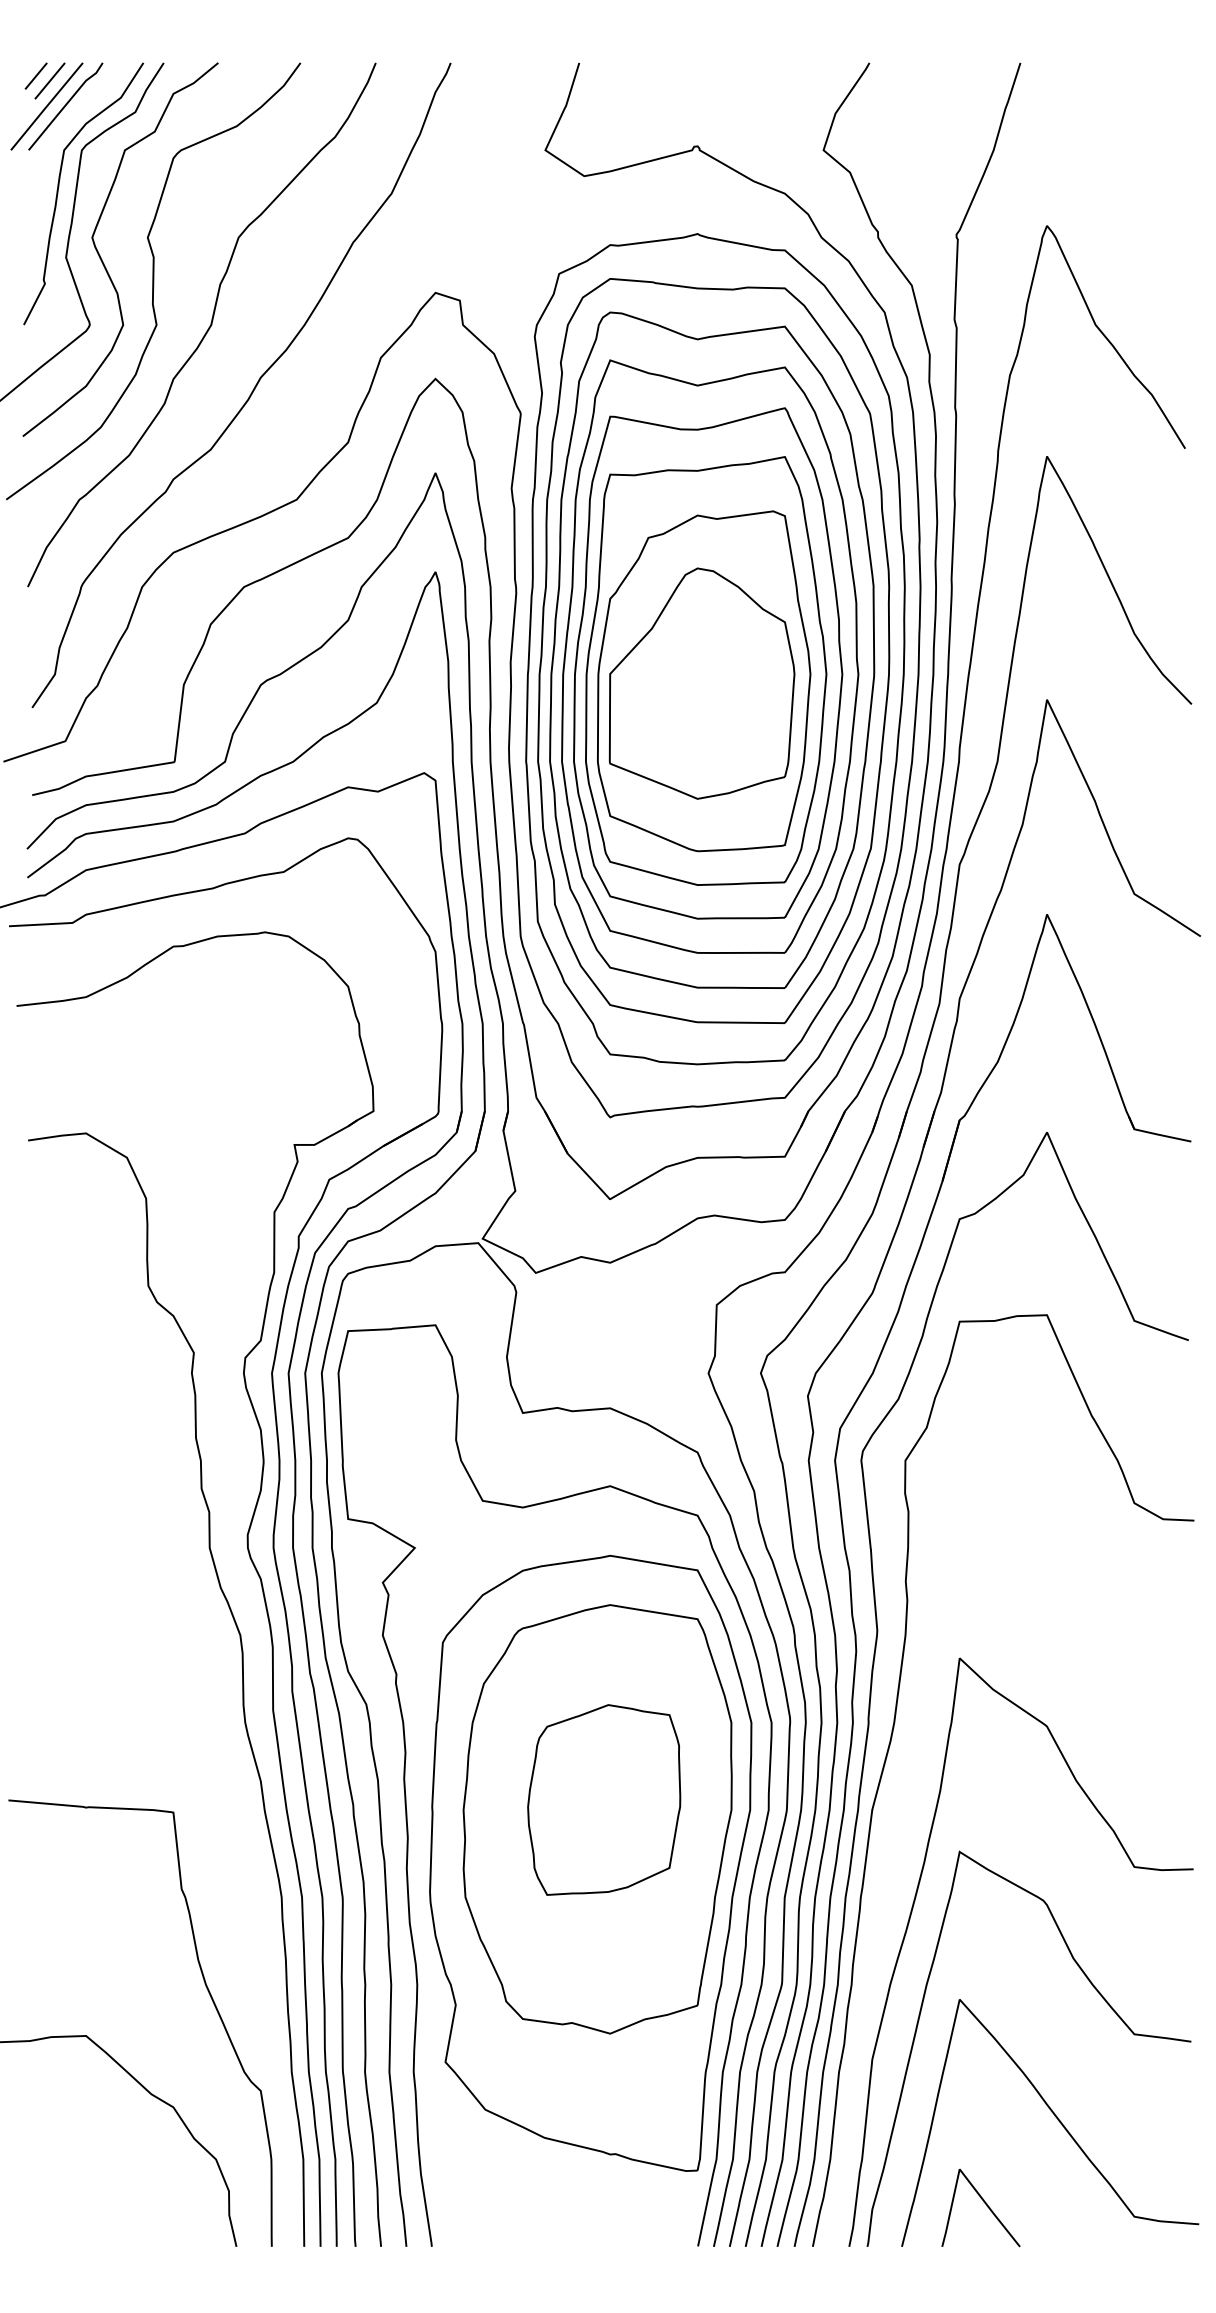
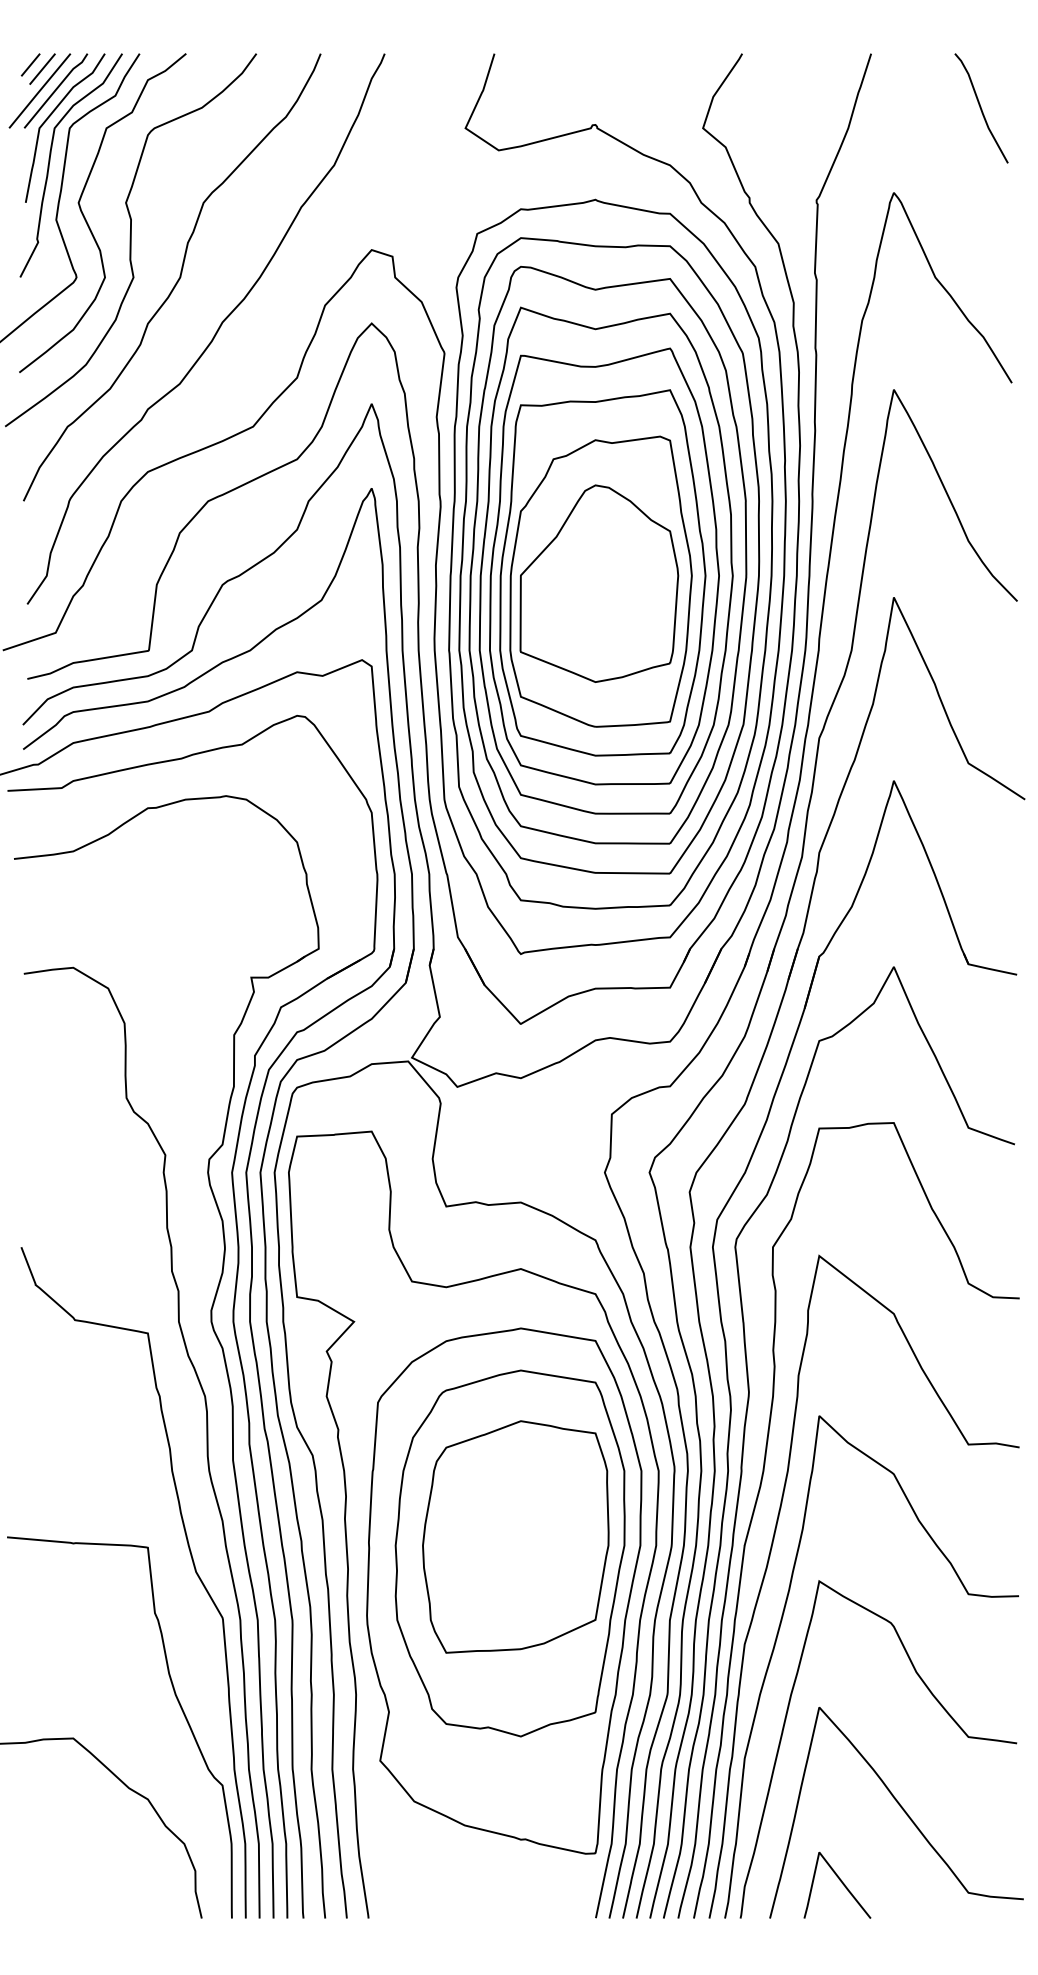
curve: (1149, 126) -> (981, 107), added
curve: (59, 136) -> (50, 116), added
part: (603, 1799) -> (515, 1536), size x1.43
curve: (226, 1833) -> (193, 1565), added
curve: (899, 1835) -> (767, 1567), added

